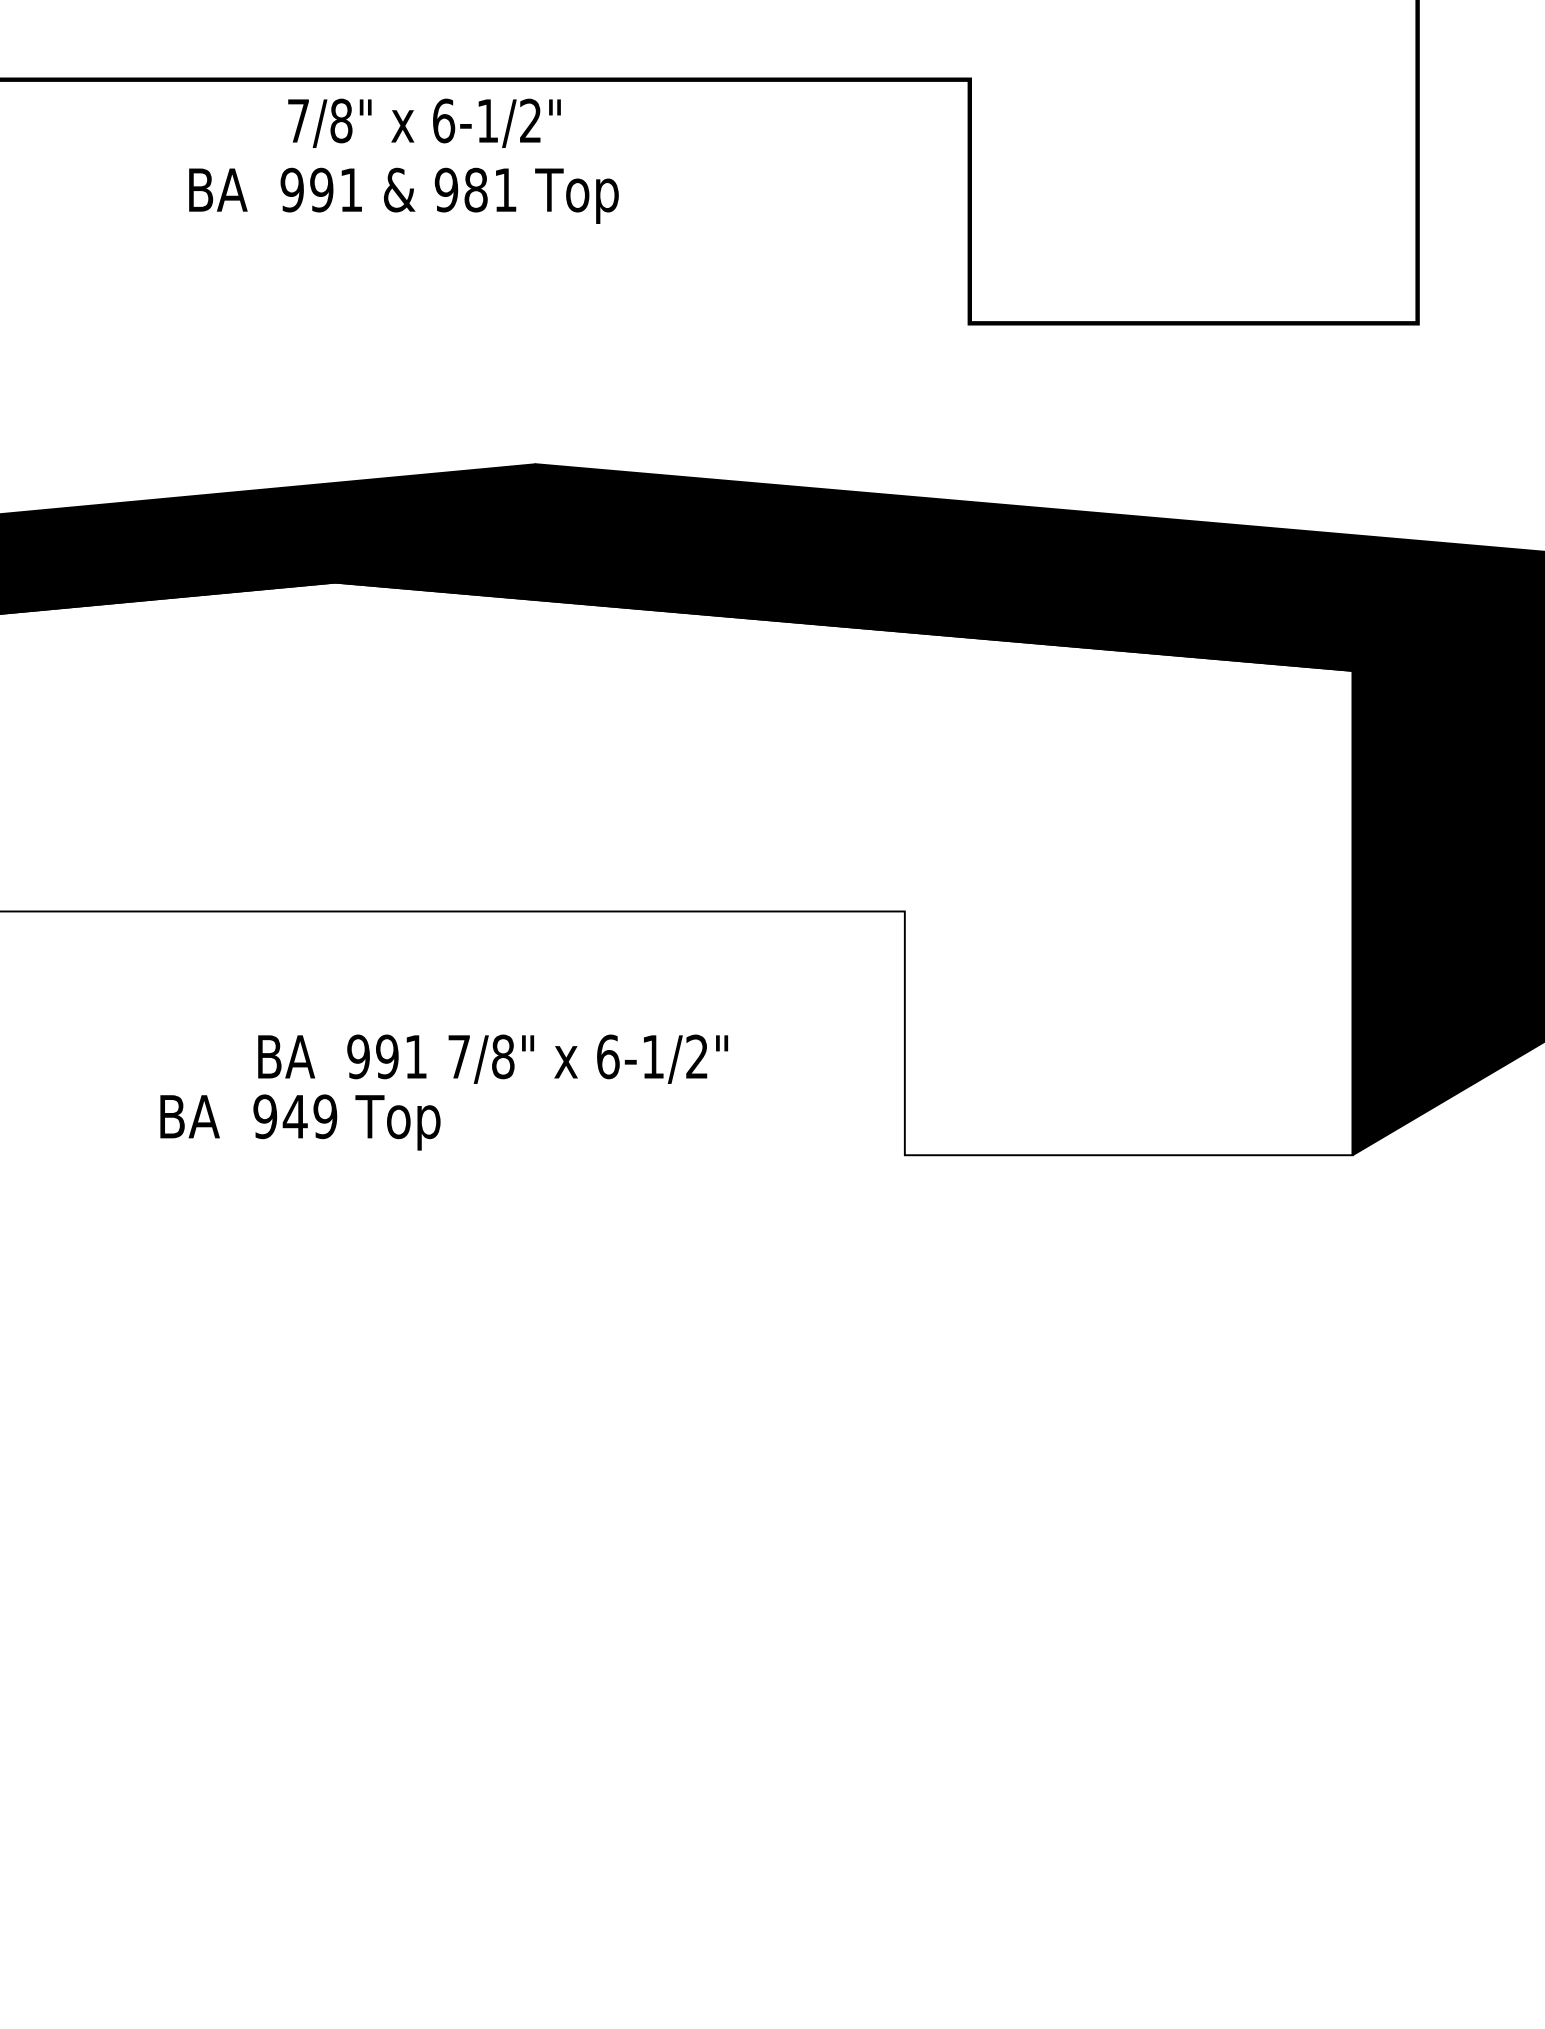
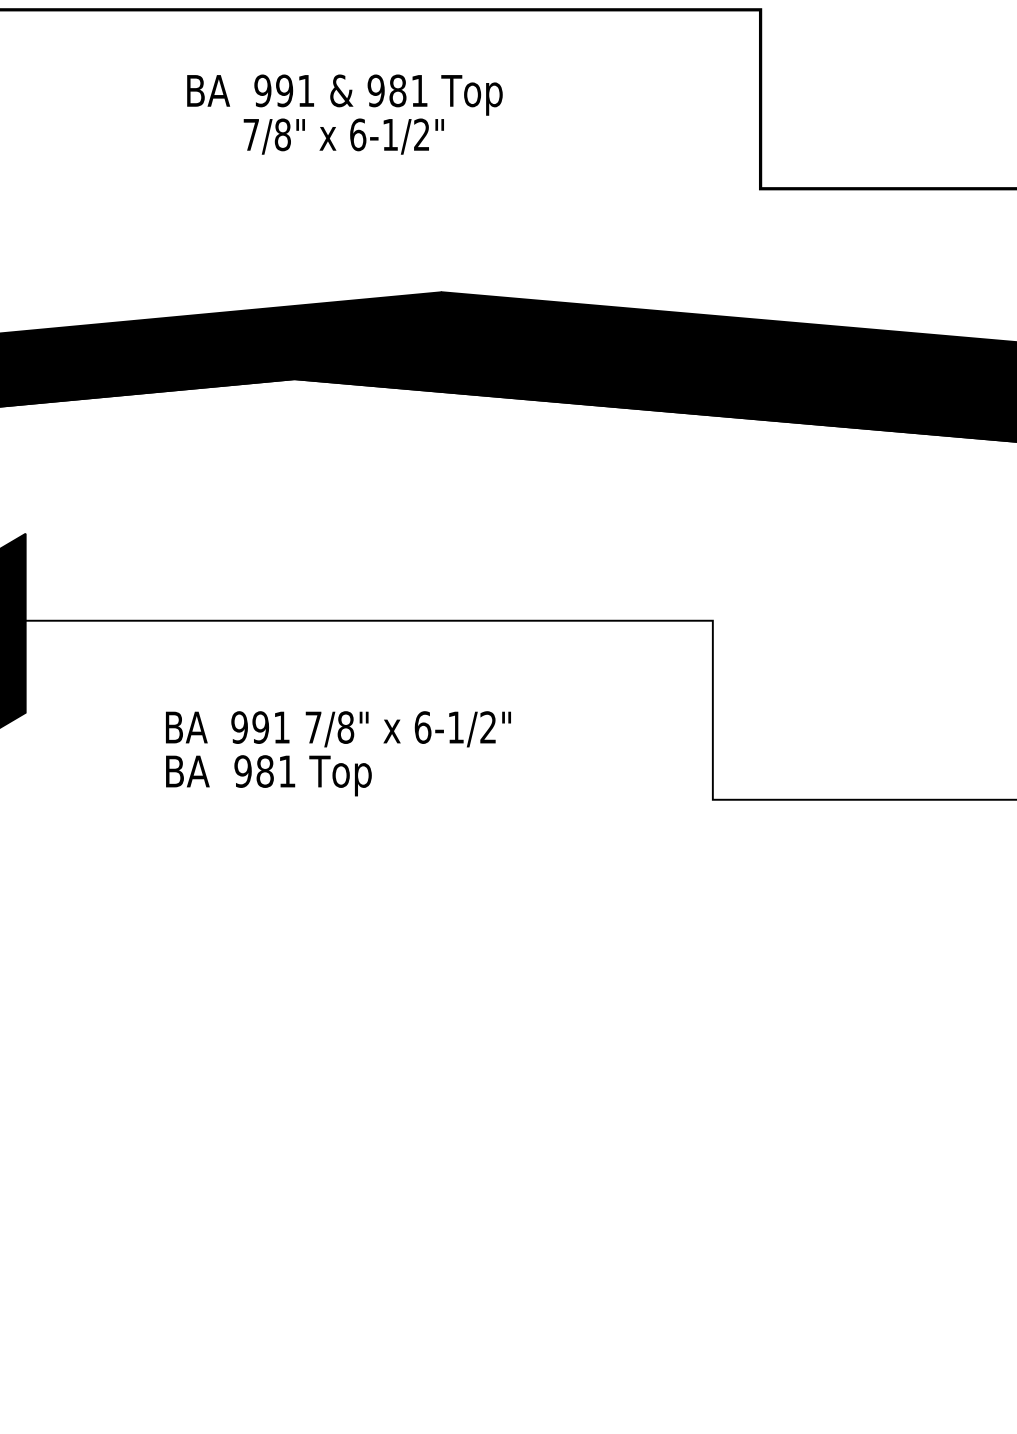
text: (424, 122) -> (343, 135), moved
text: (493, 1058) -> (338, 728), moved
text: (309, 1116) -> (275, 771), 949 -> 981

